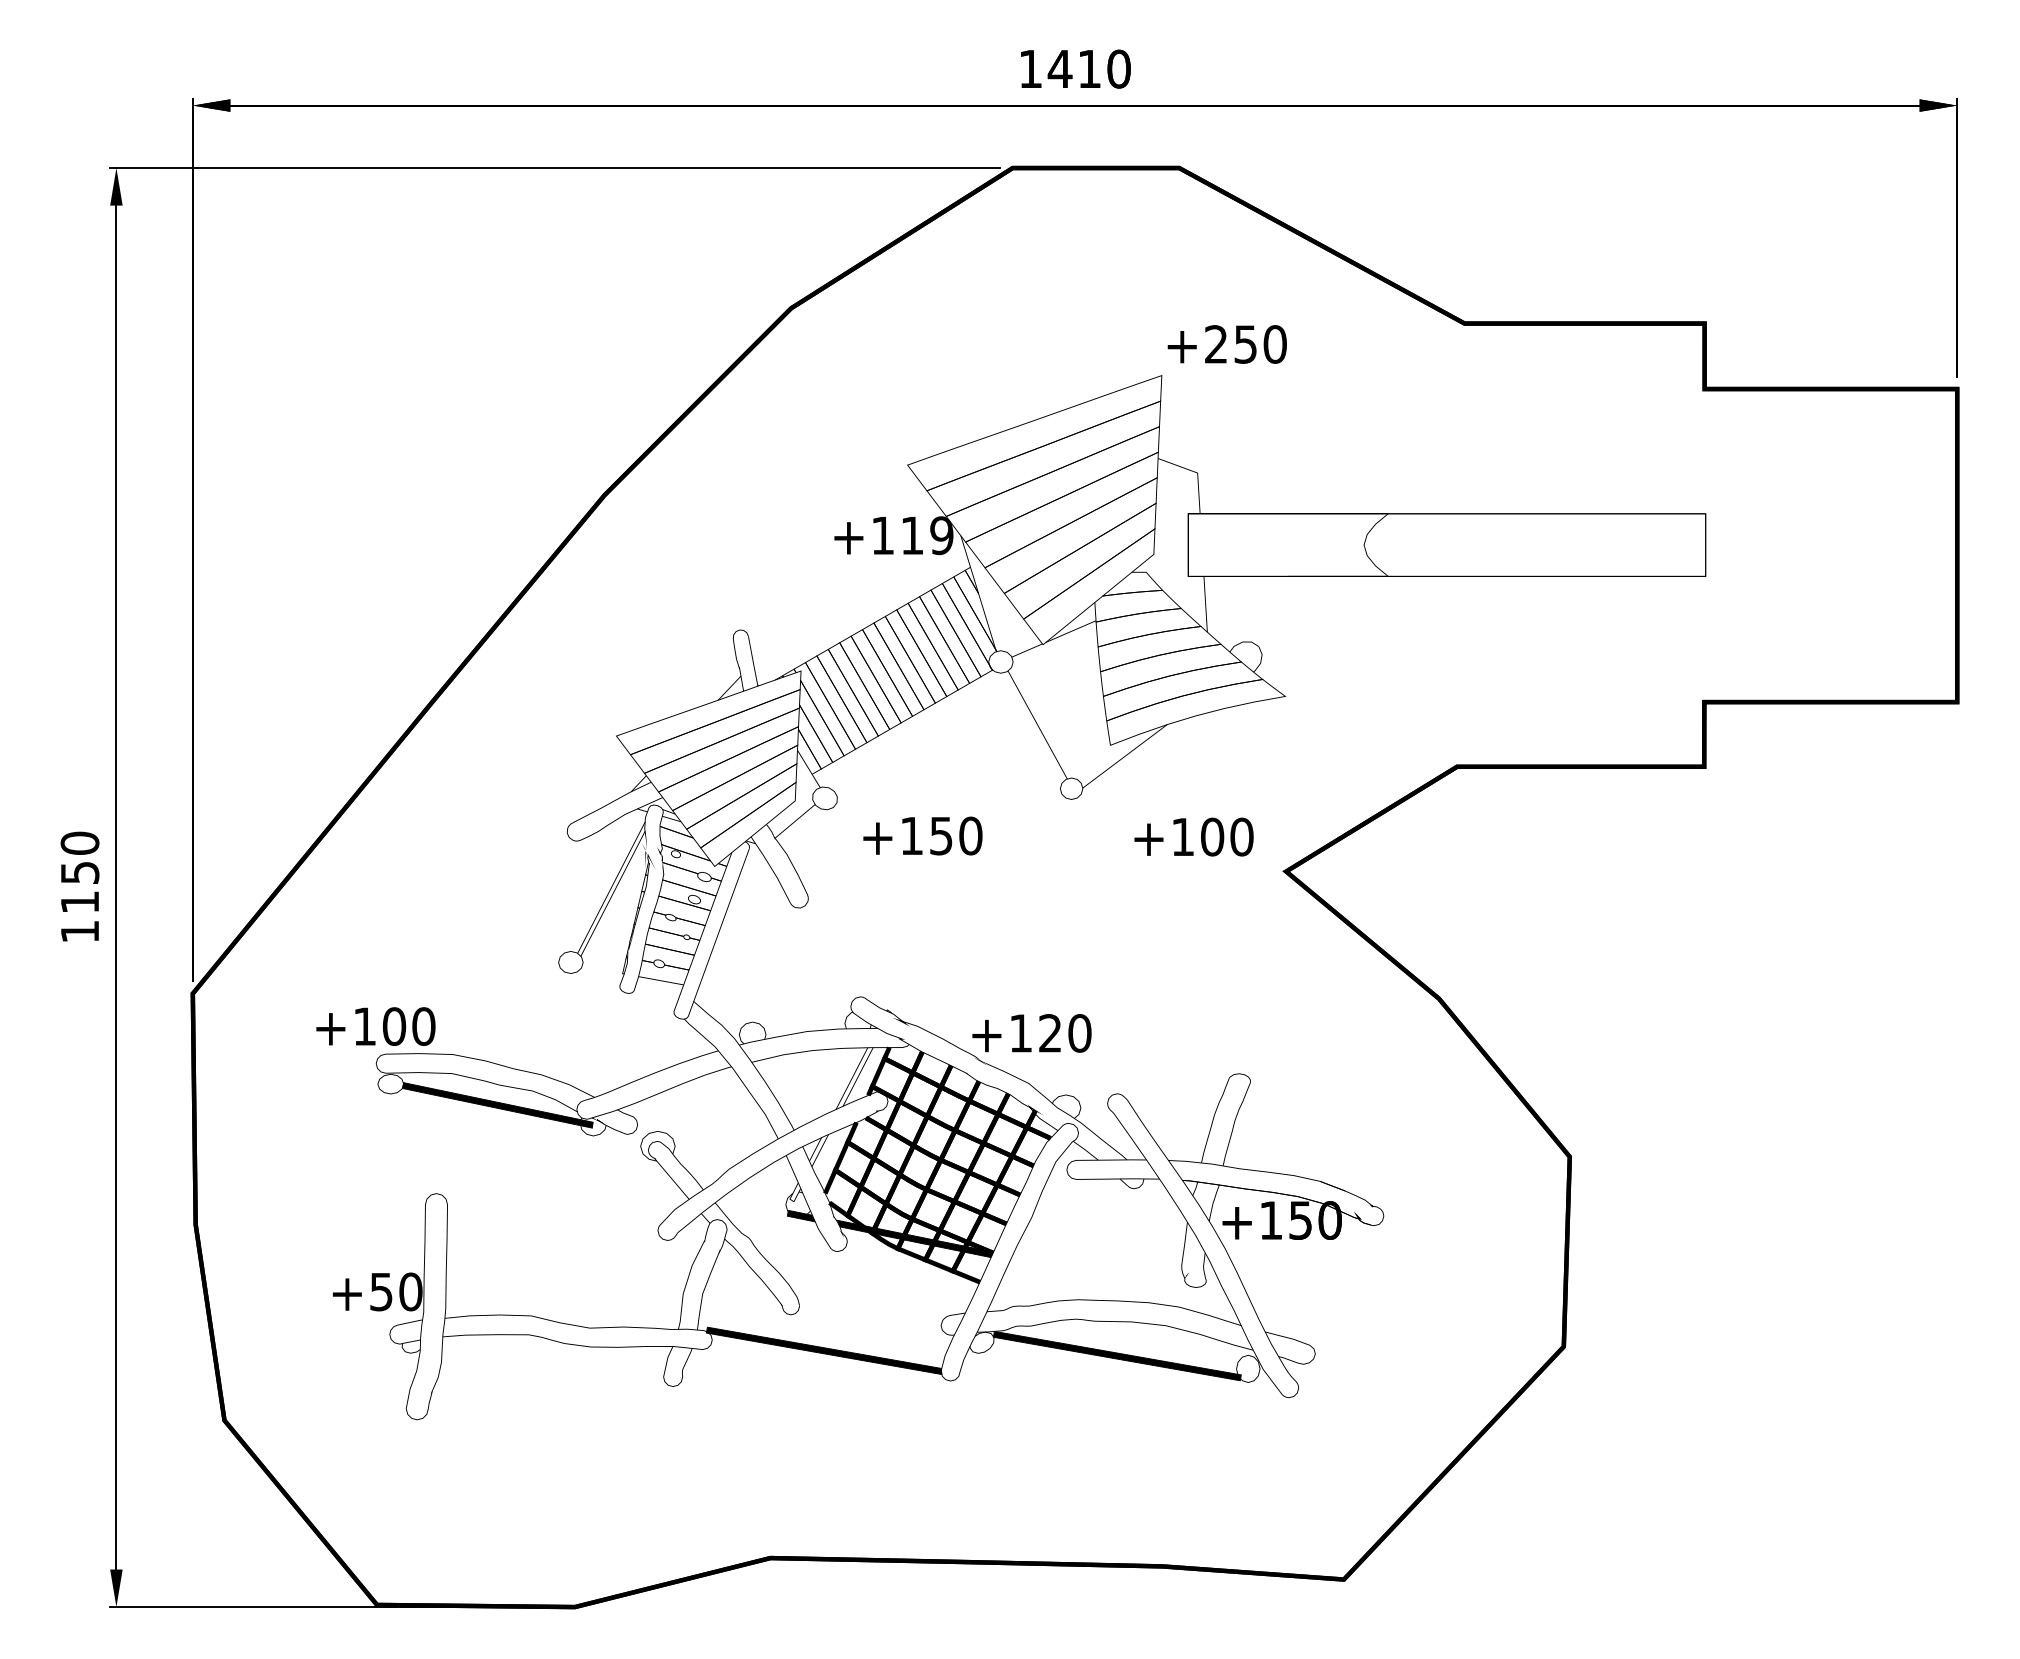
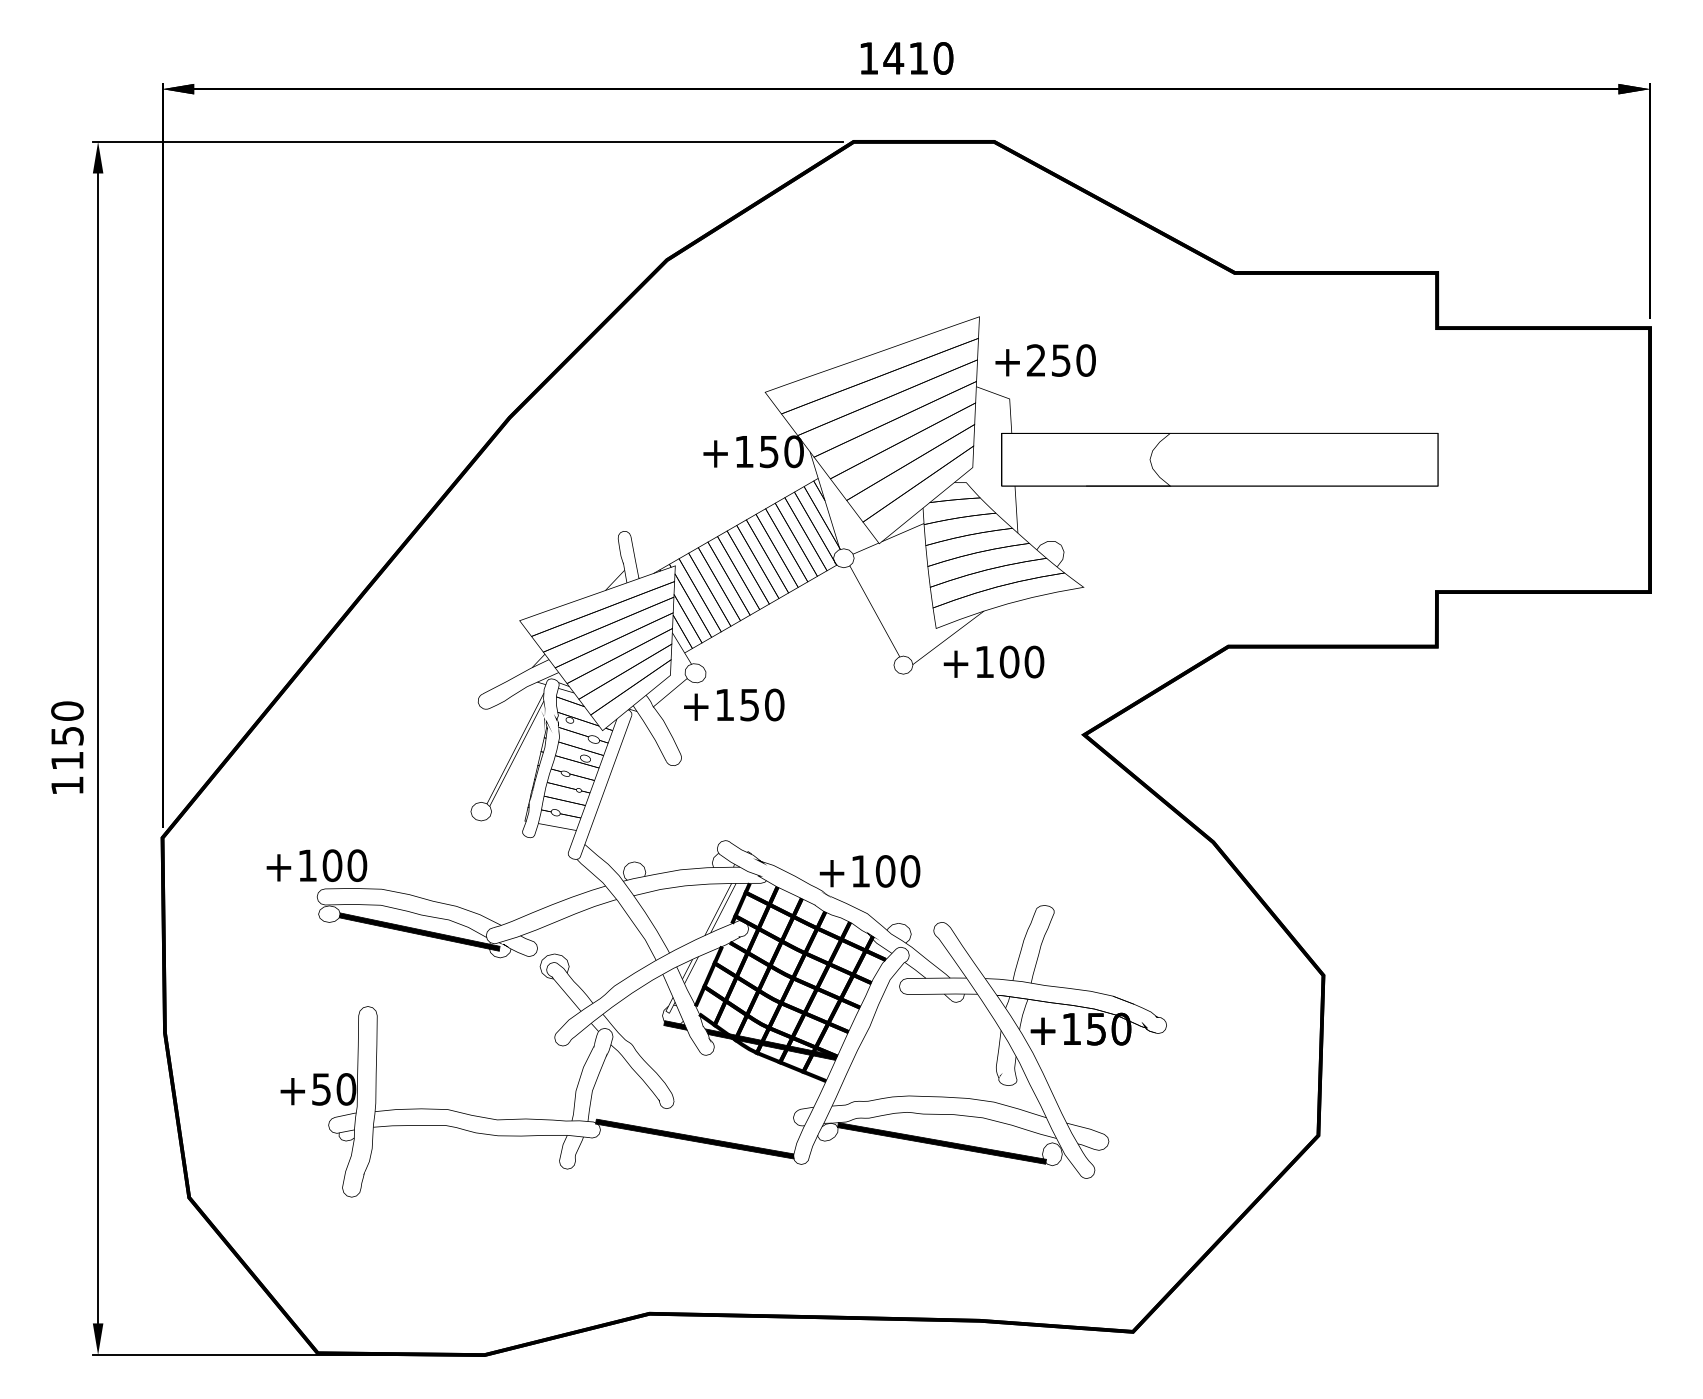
text: (1226, 344) -> (1044, 360), moved
text: (927, 535) -> (781, 451), +119 -> +150
text: (922, 835) -> (733, 704), moved
text: (1193, 836) -> (993, 661), moved
text: (1050, 1033) -> (885, 871), +120 -> +100

